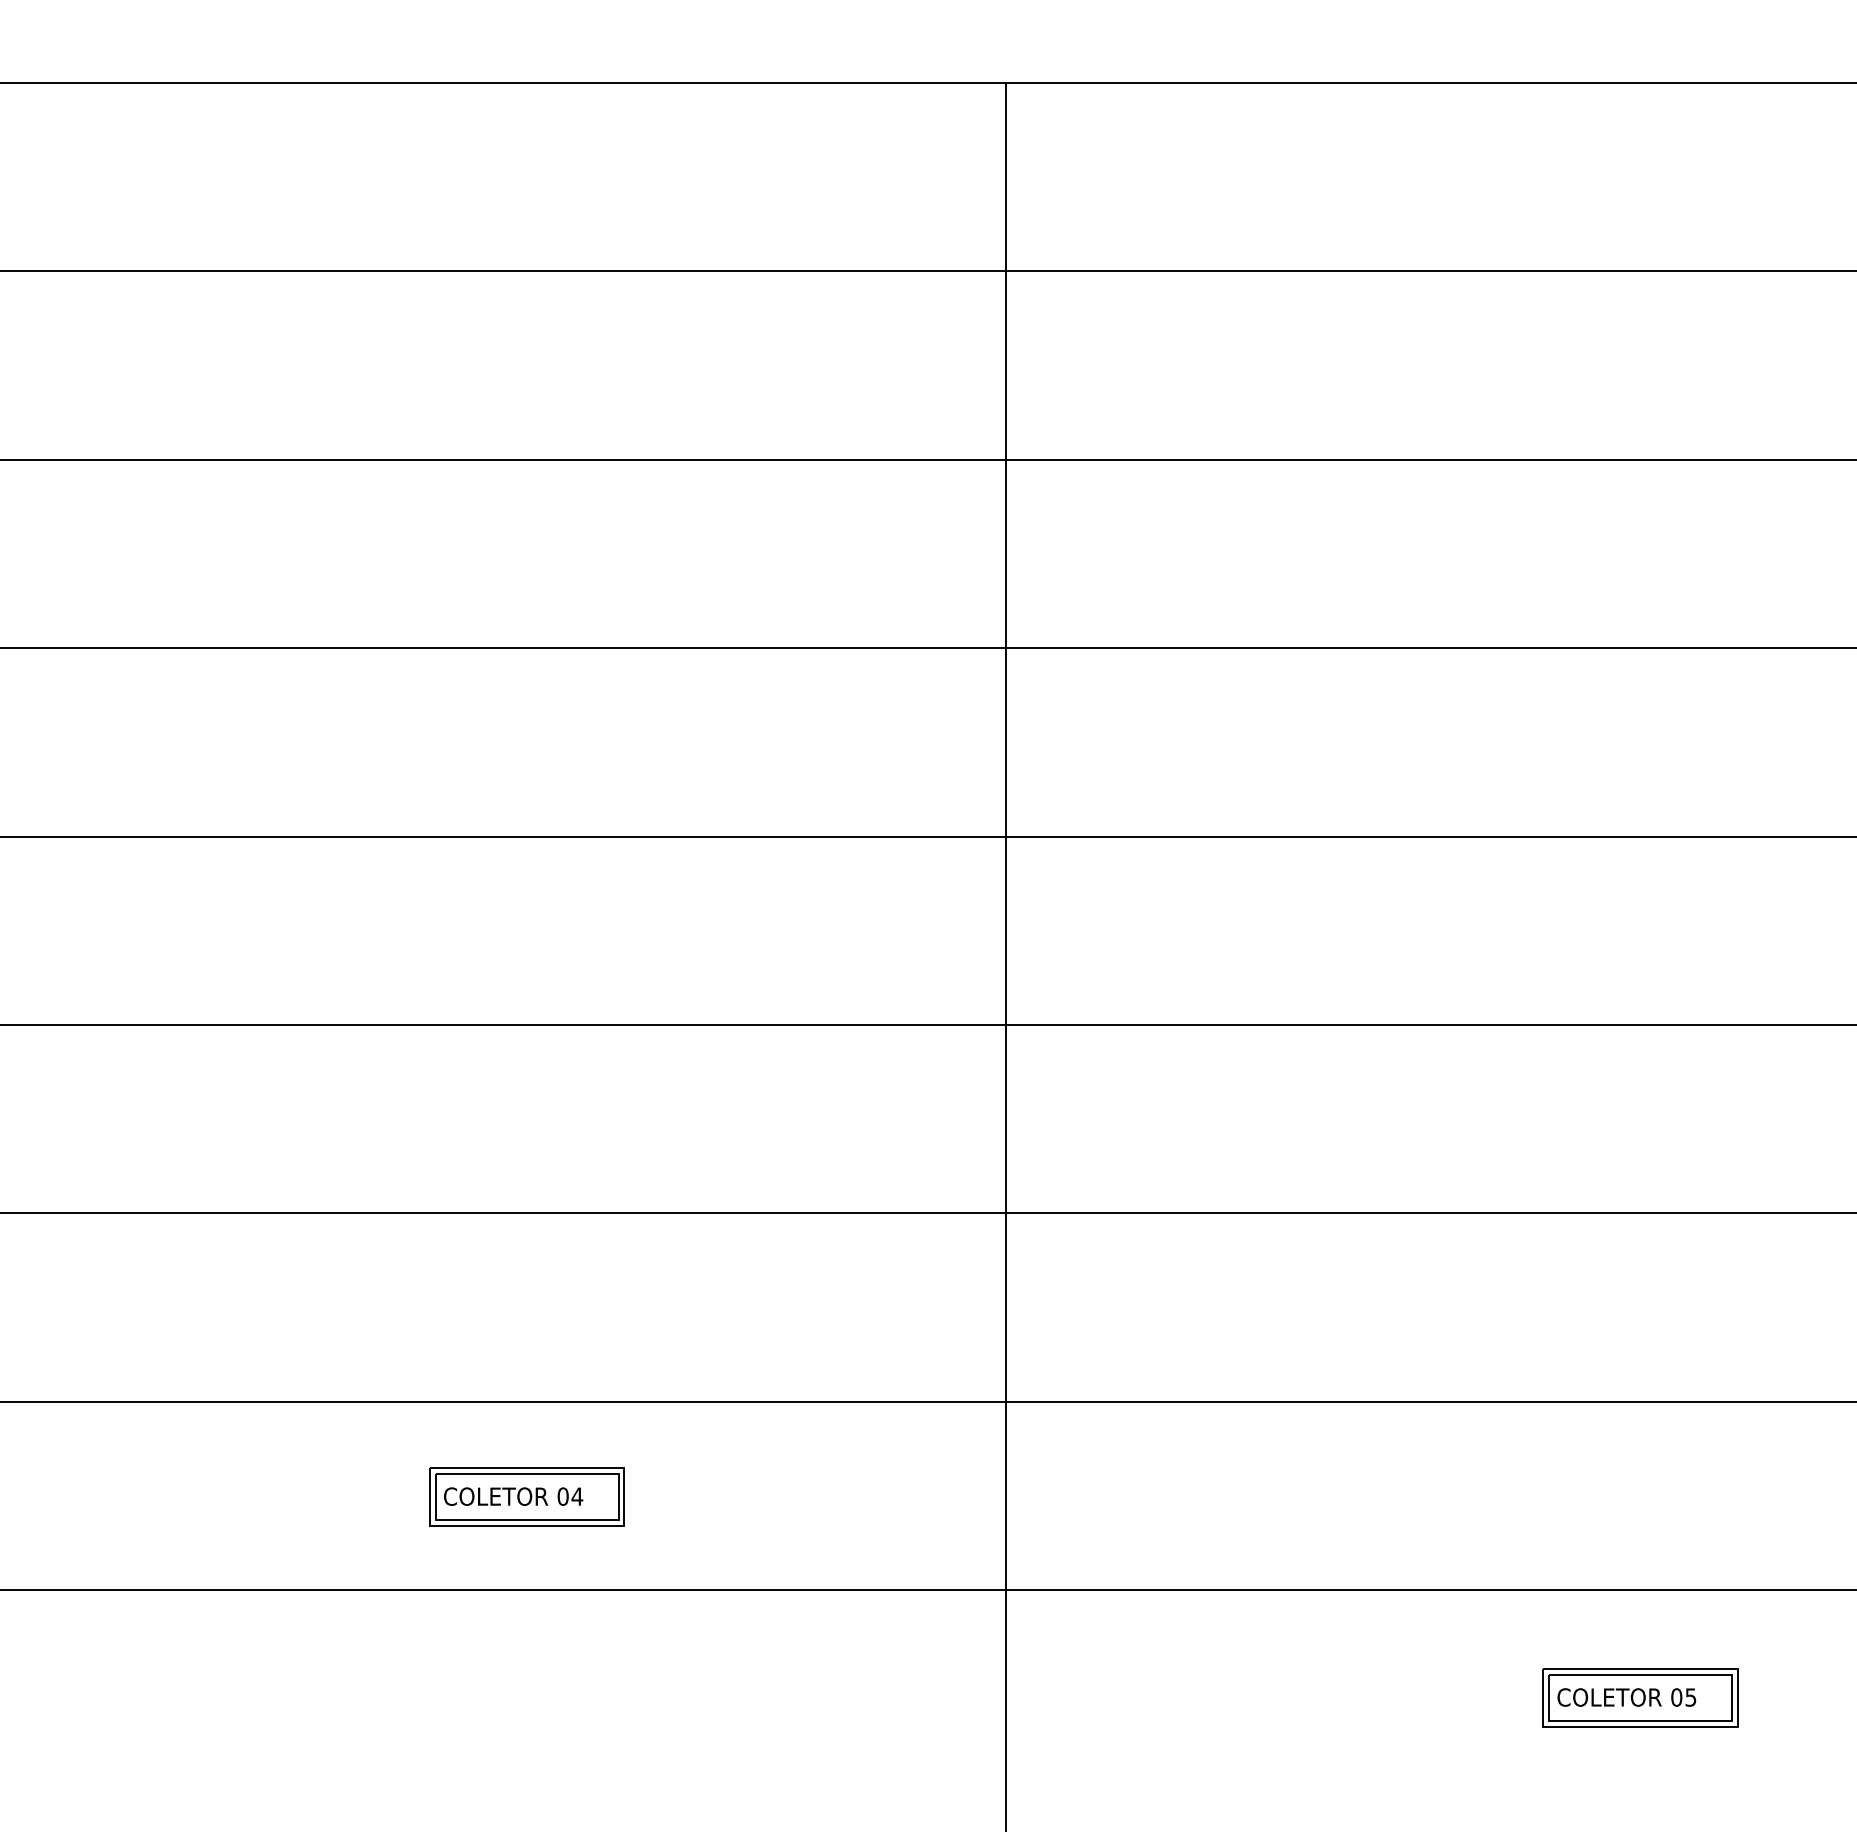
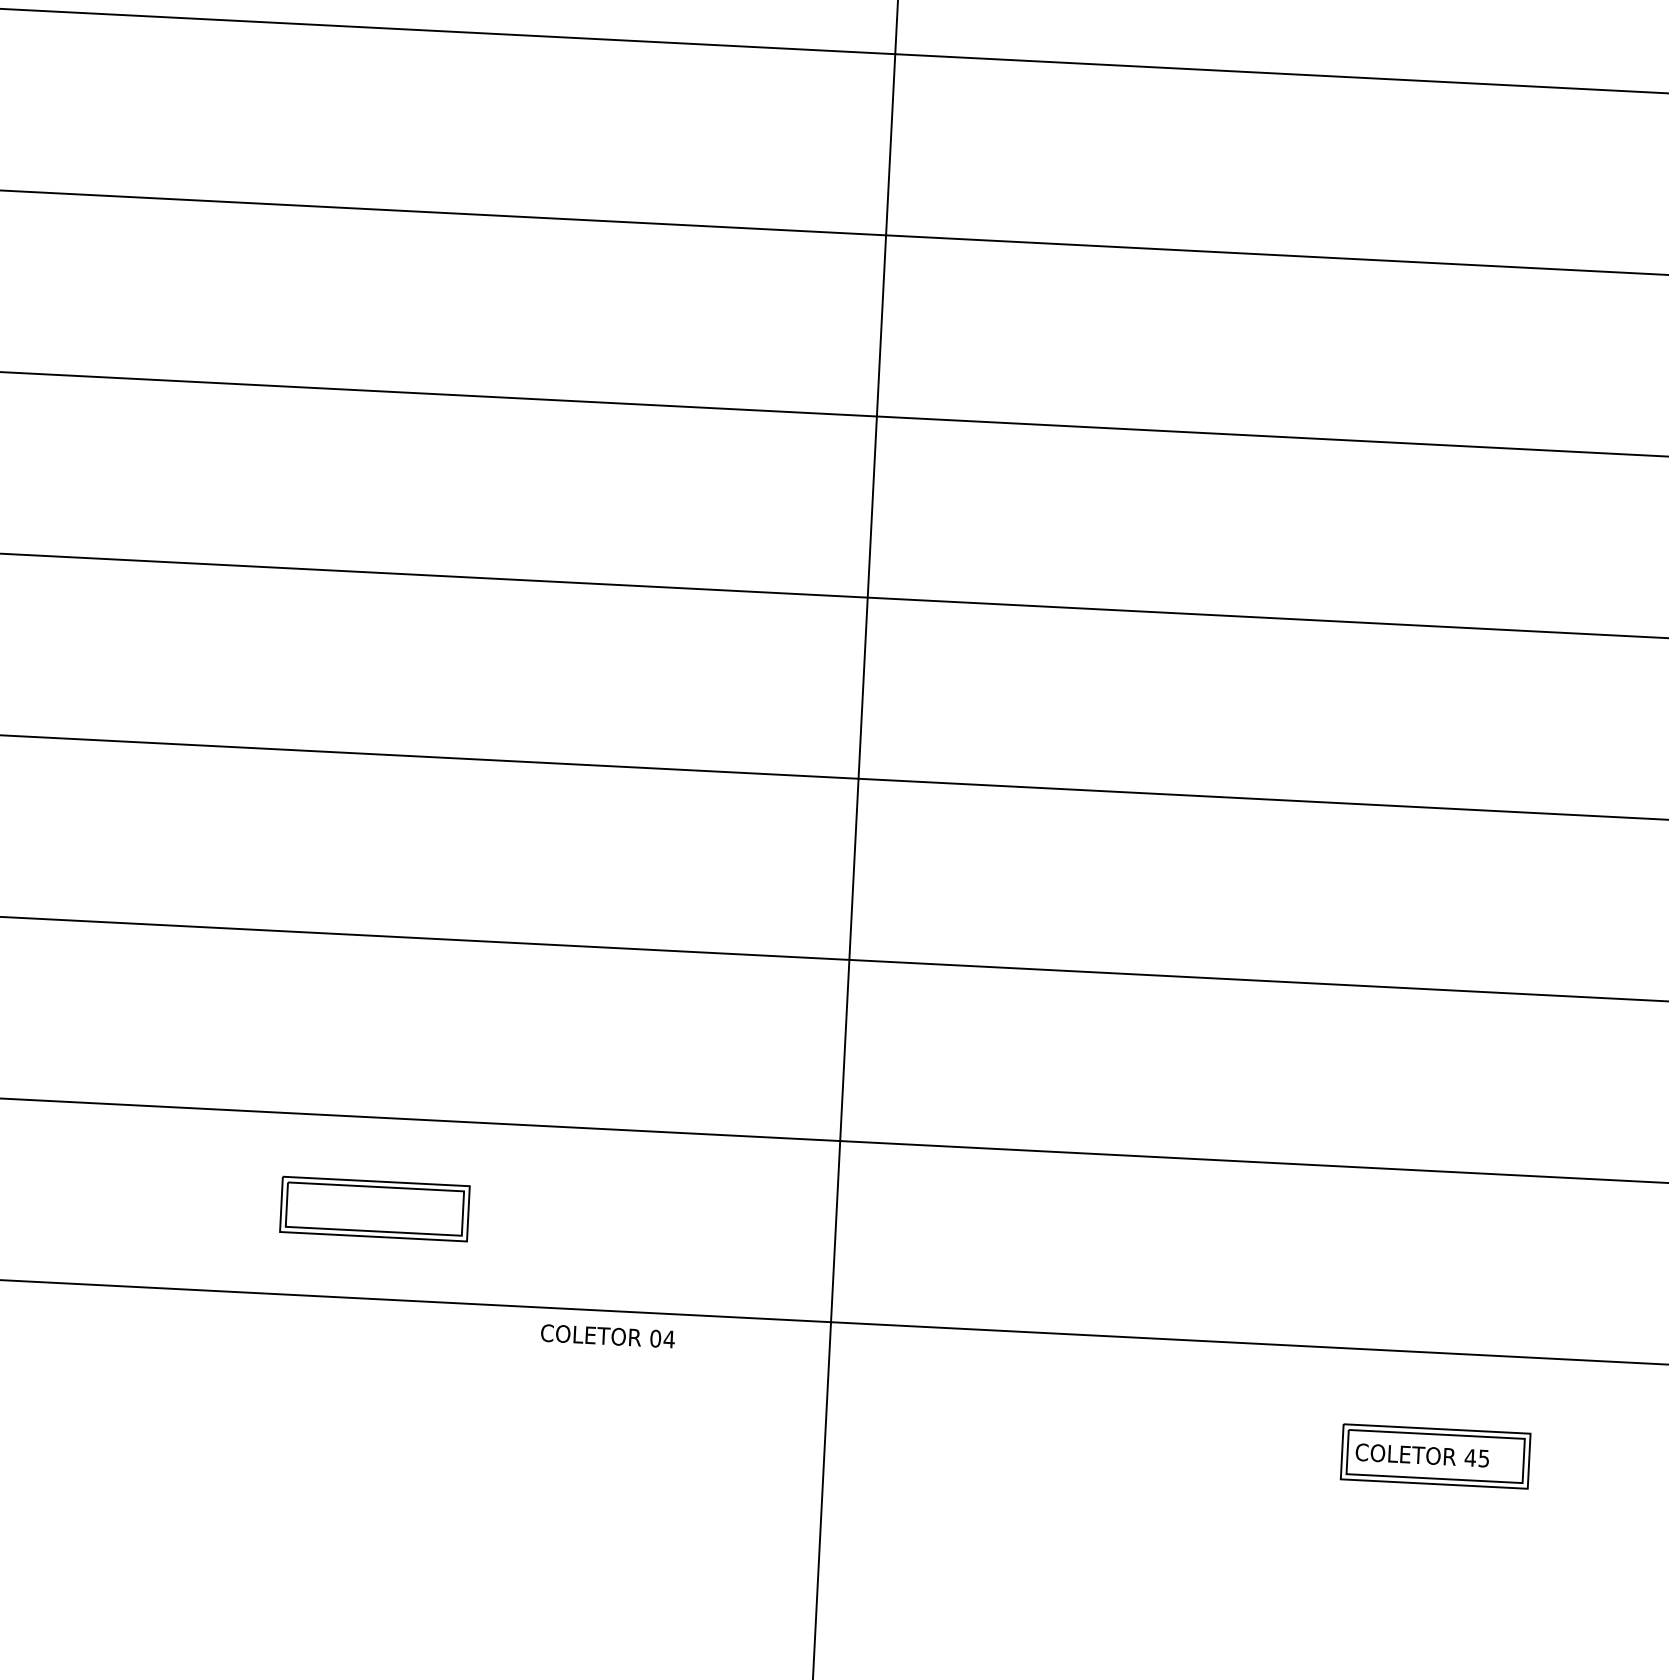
text: (513, 1496) -> (607, 1336), moved
text: (1676, 1697) -> (1470, 1457), 05 -> 45

